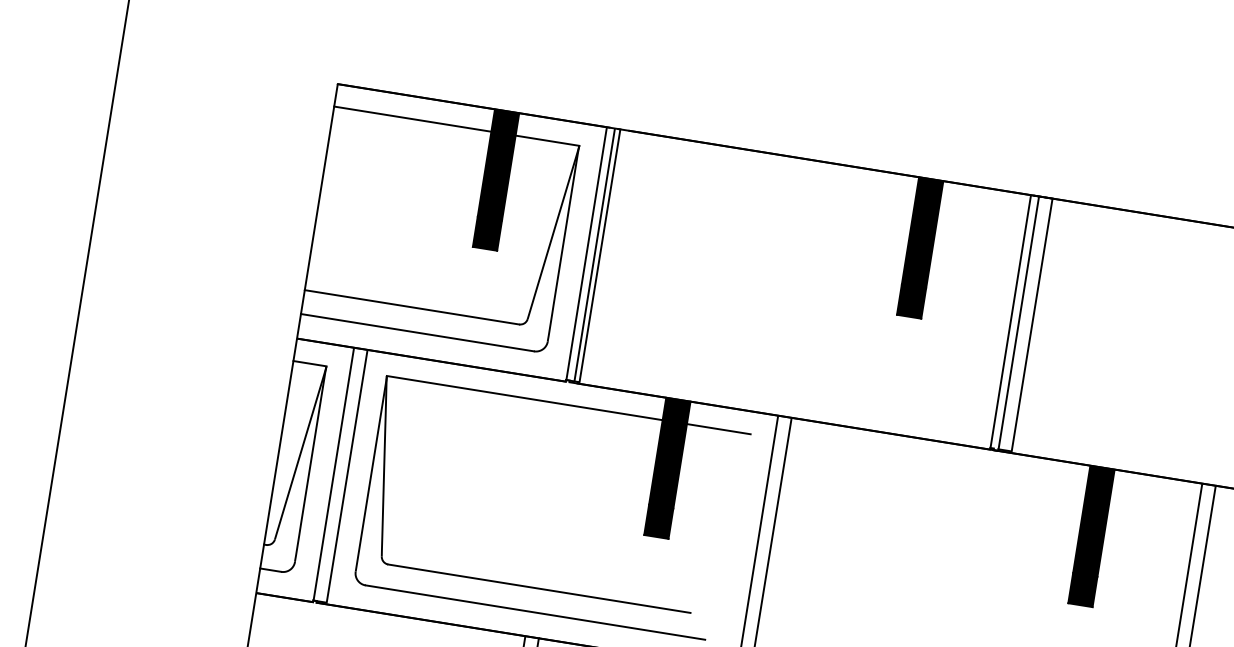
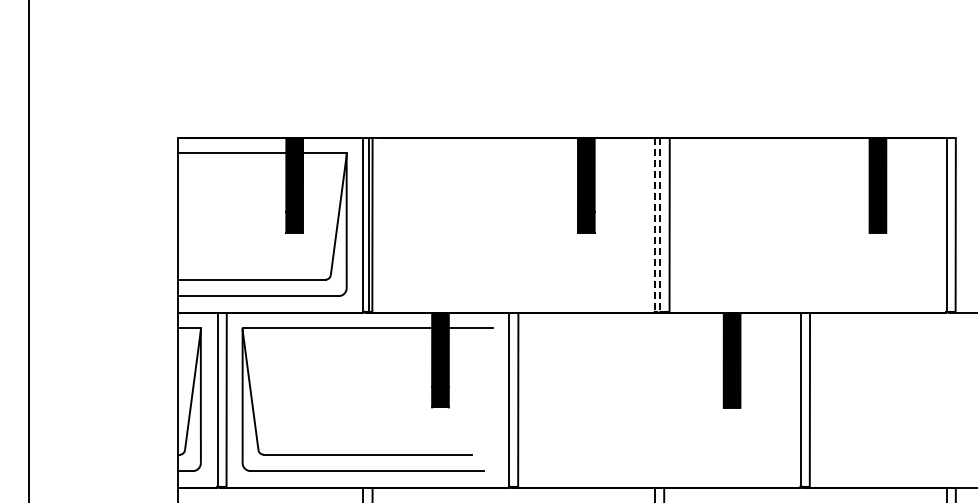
line: (1010, 320) -> (654, 224), solid -> dashed
line: (1018, 322) -> (660, 224), solid -> dashed

